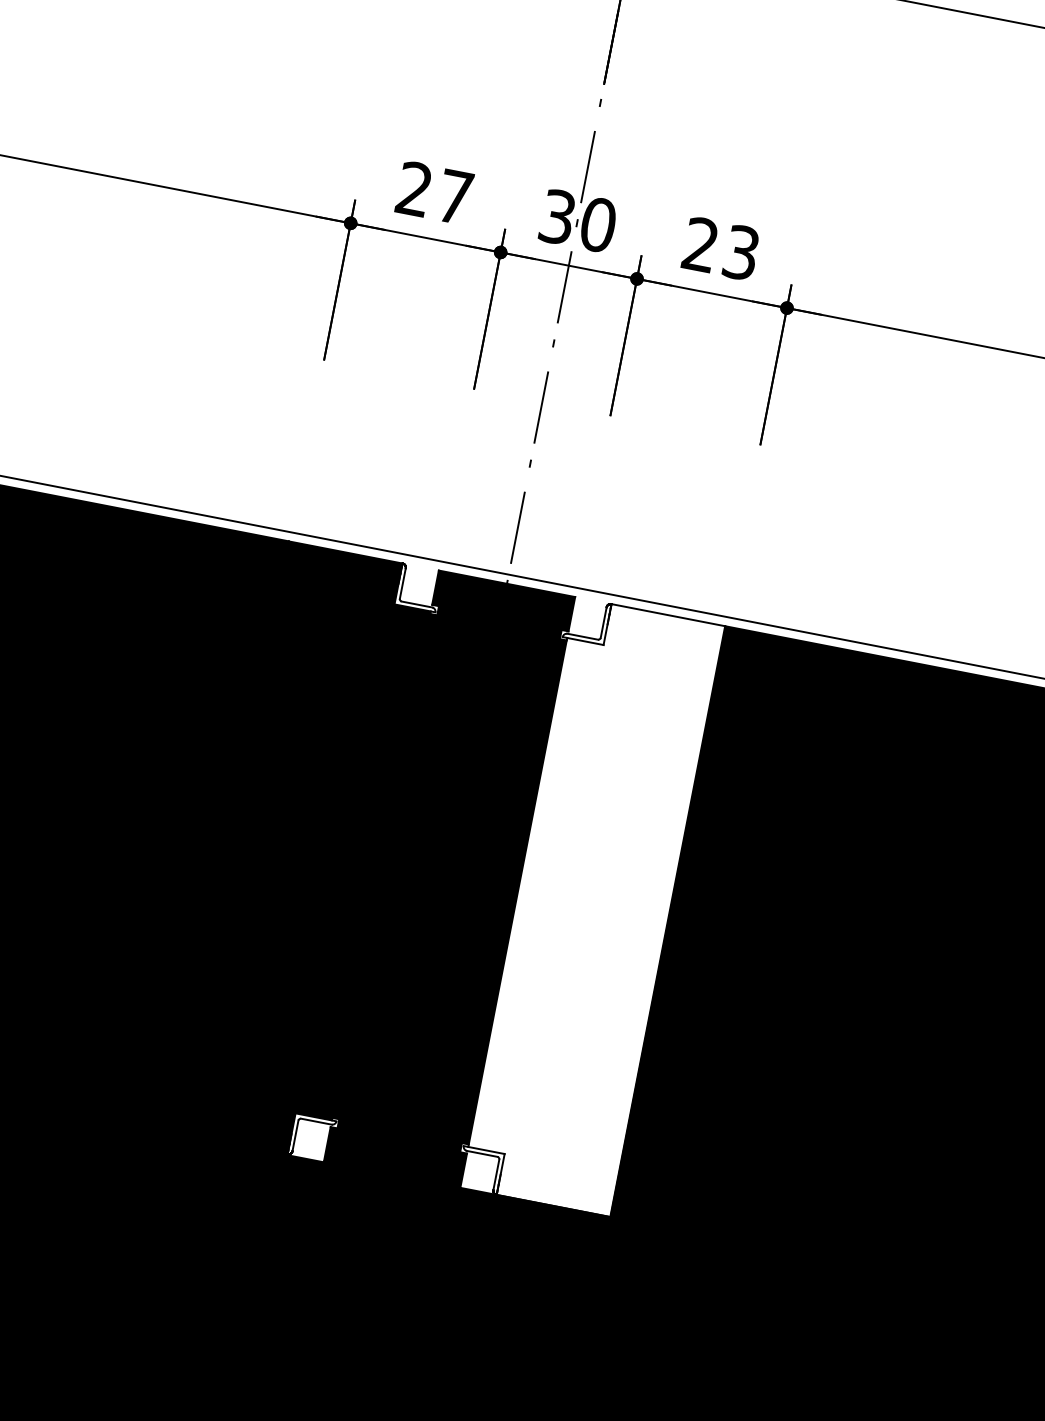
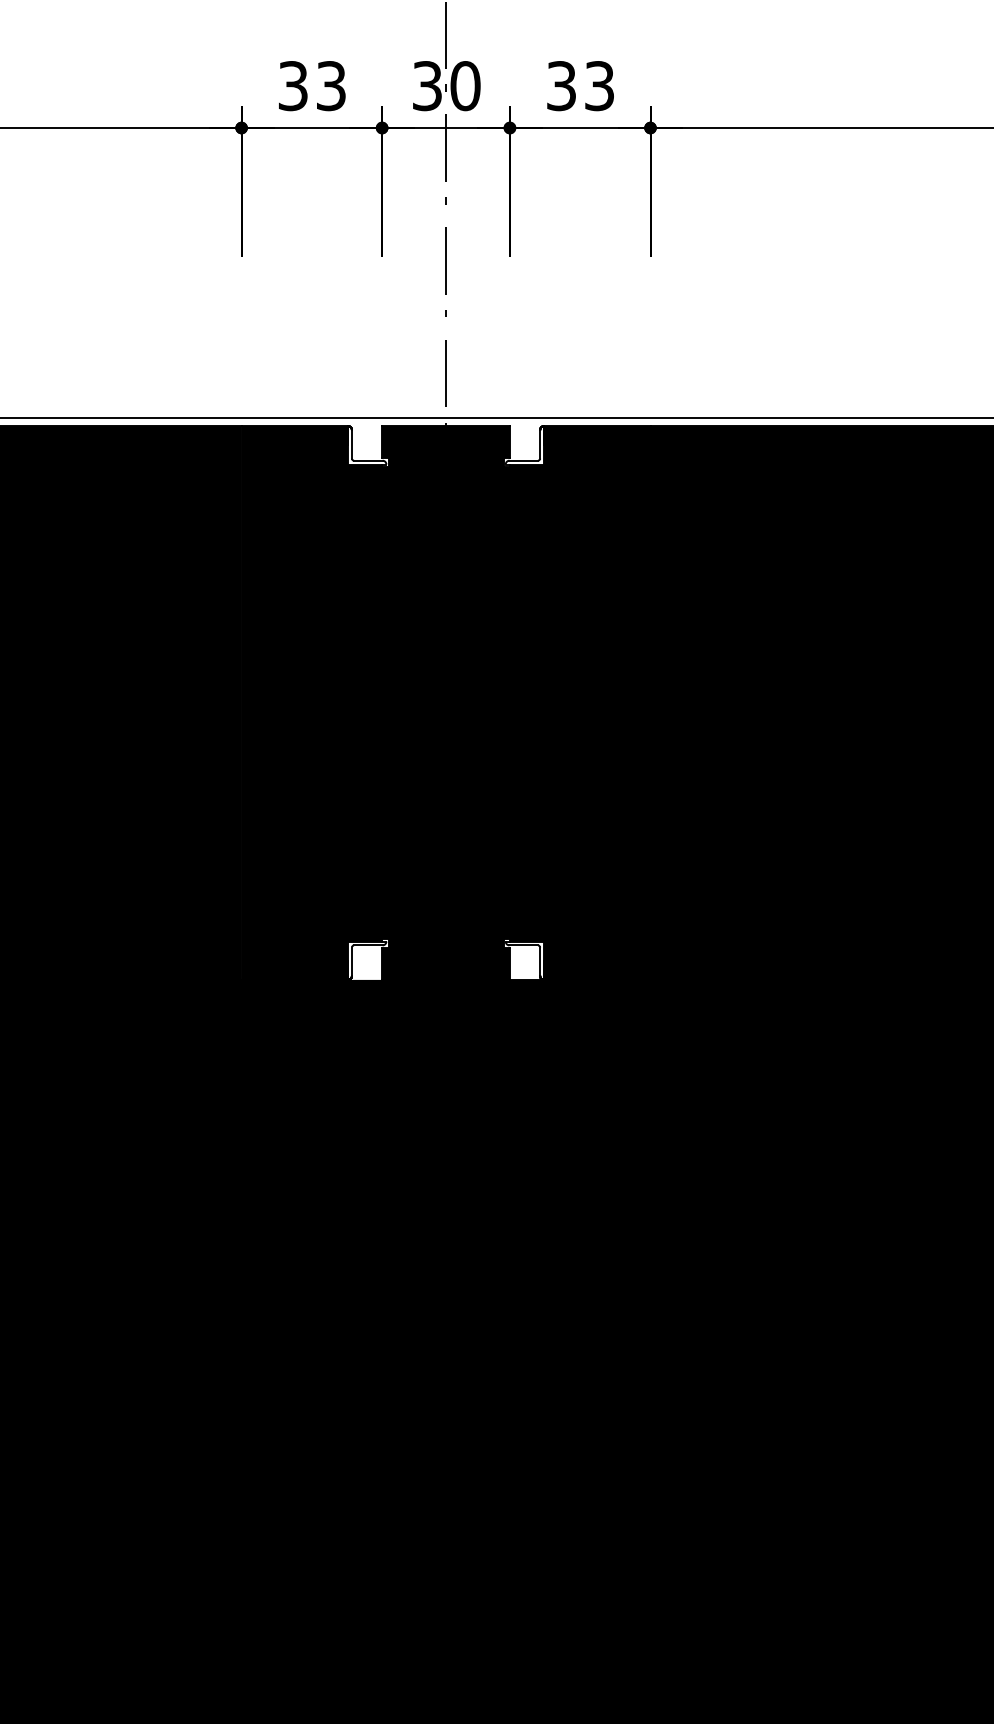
text: (433, 193) -> (311, 86), 27 -> 33
text: (700, 245) -> (561, 86), 23 -> 33
fill: (592, 906) -> (579, 702), added

